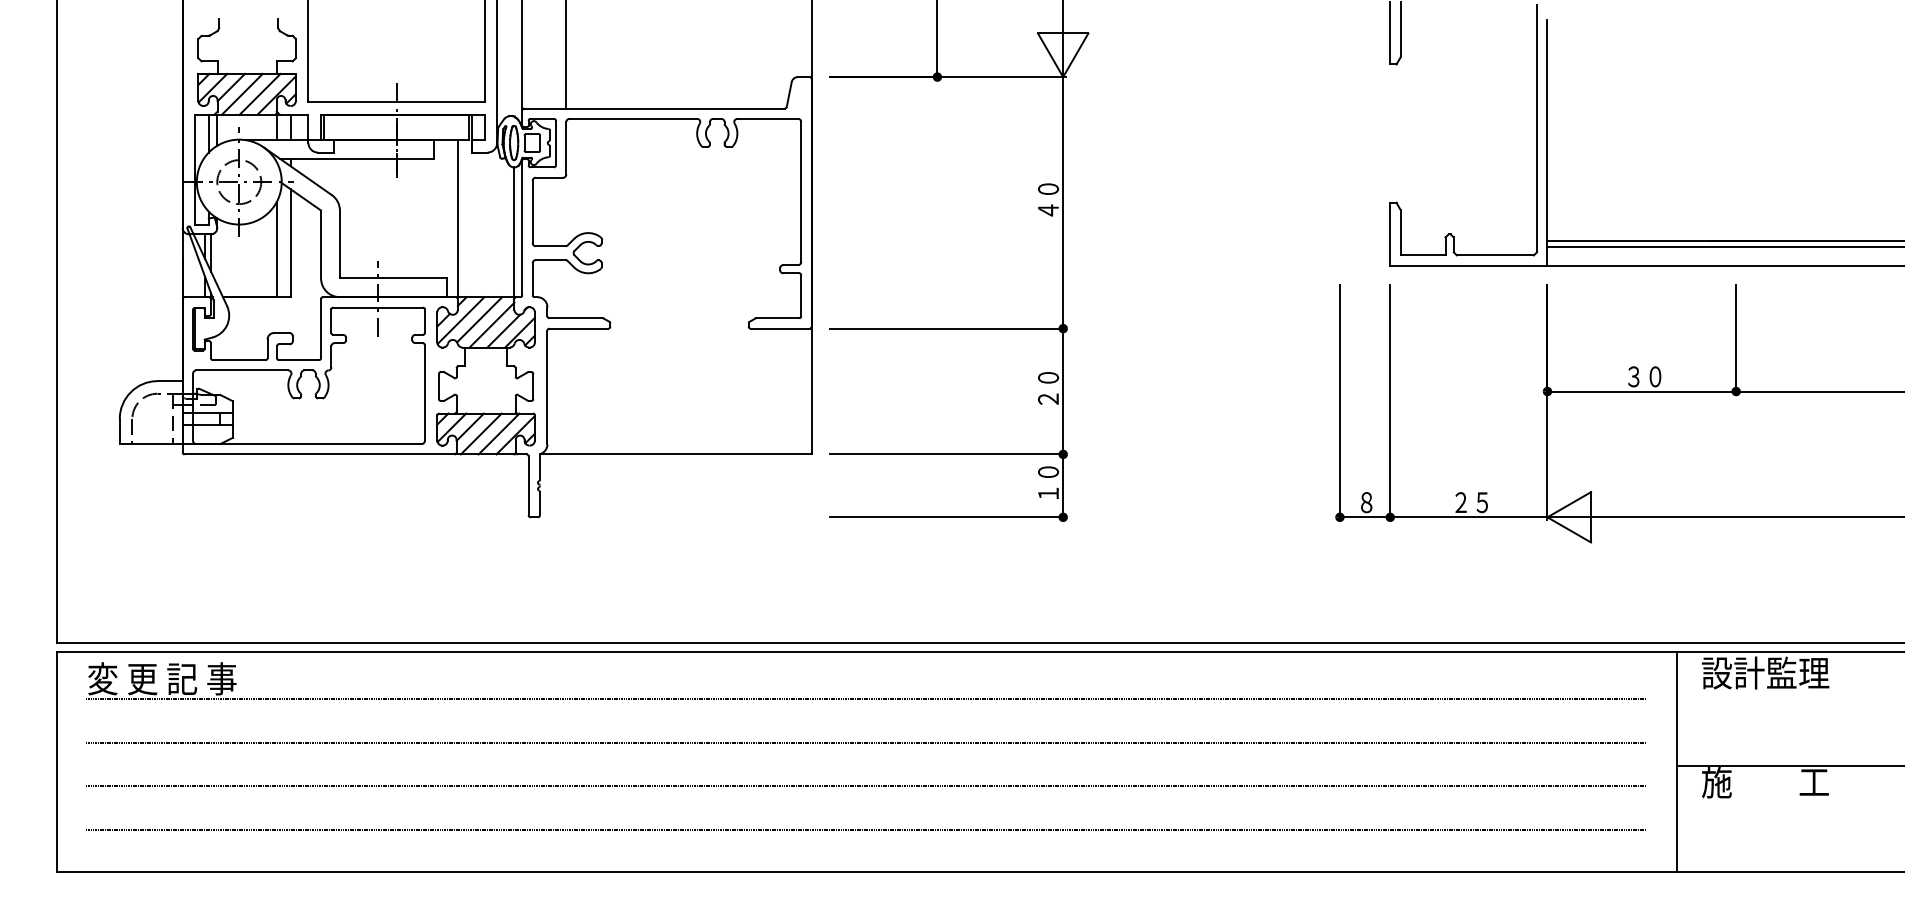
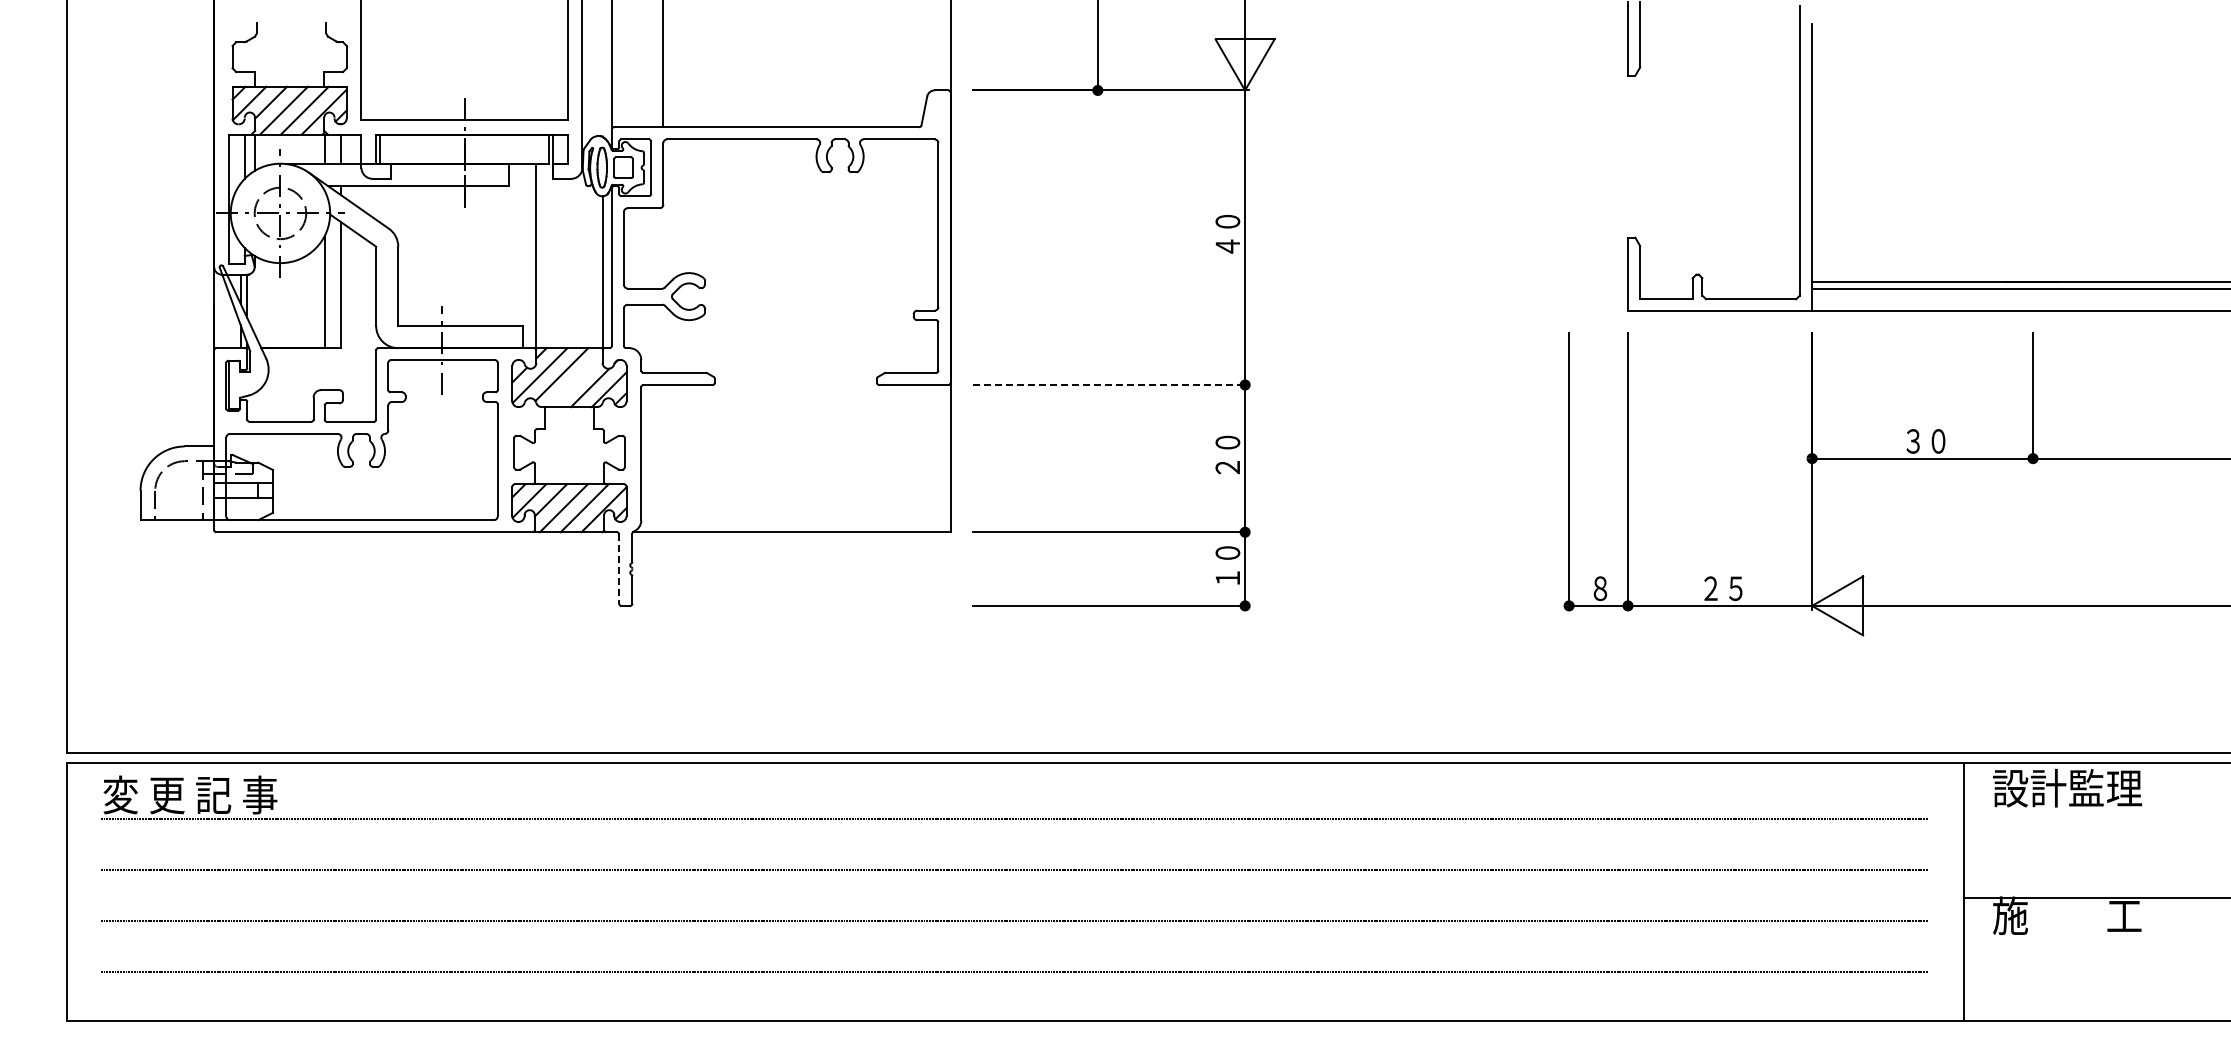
line: (492, 324) -> (576, 380), removed
line: (949, 329) -> (1111, 385), solid -> dashed
line: (528, 486) -> (619, 569), solid -> dashed

